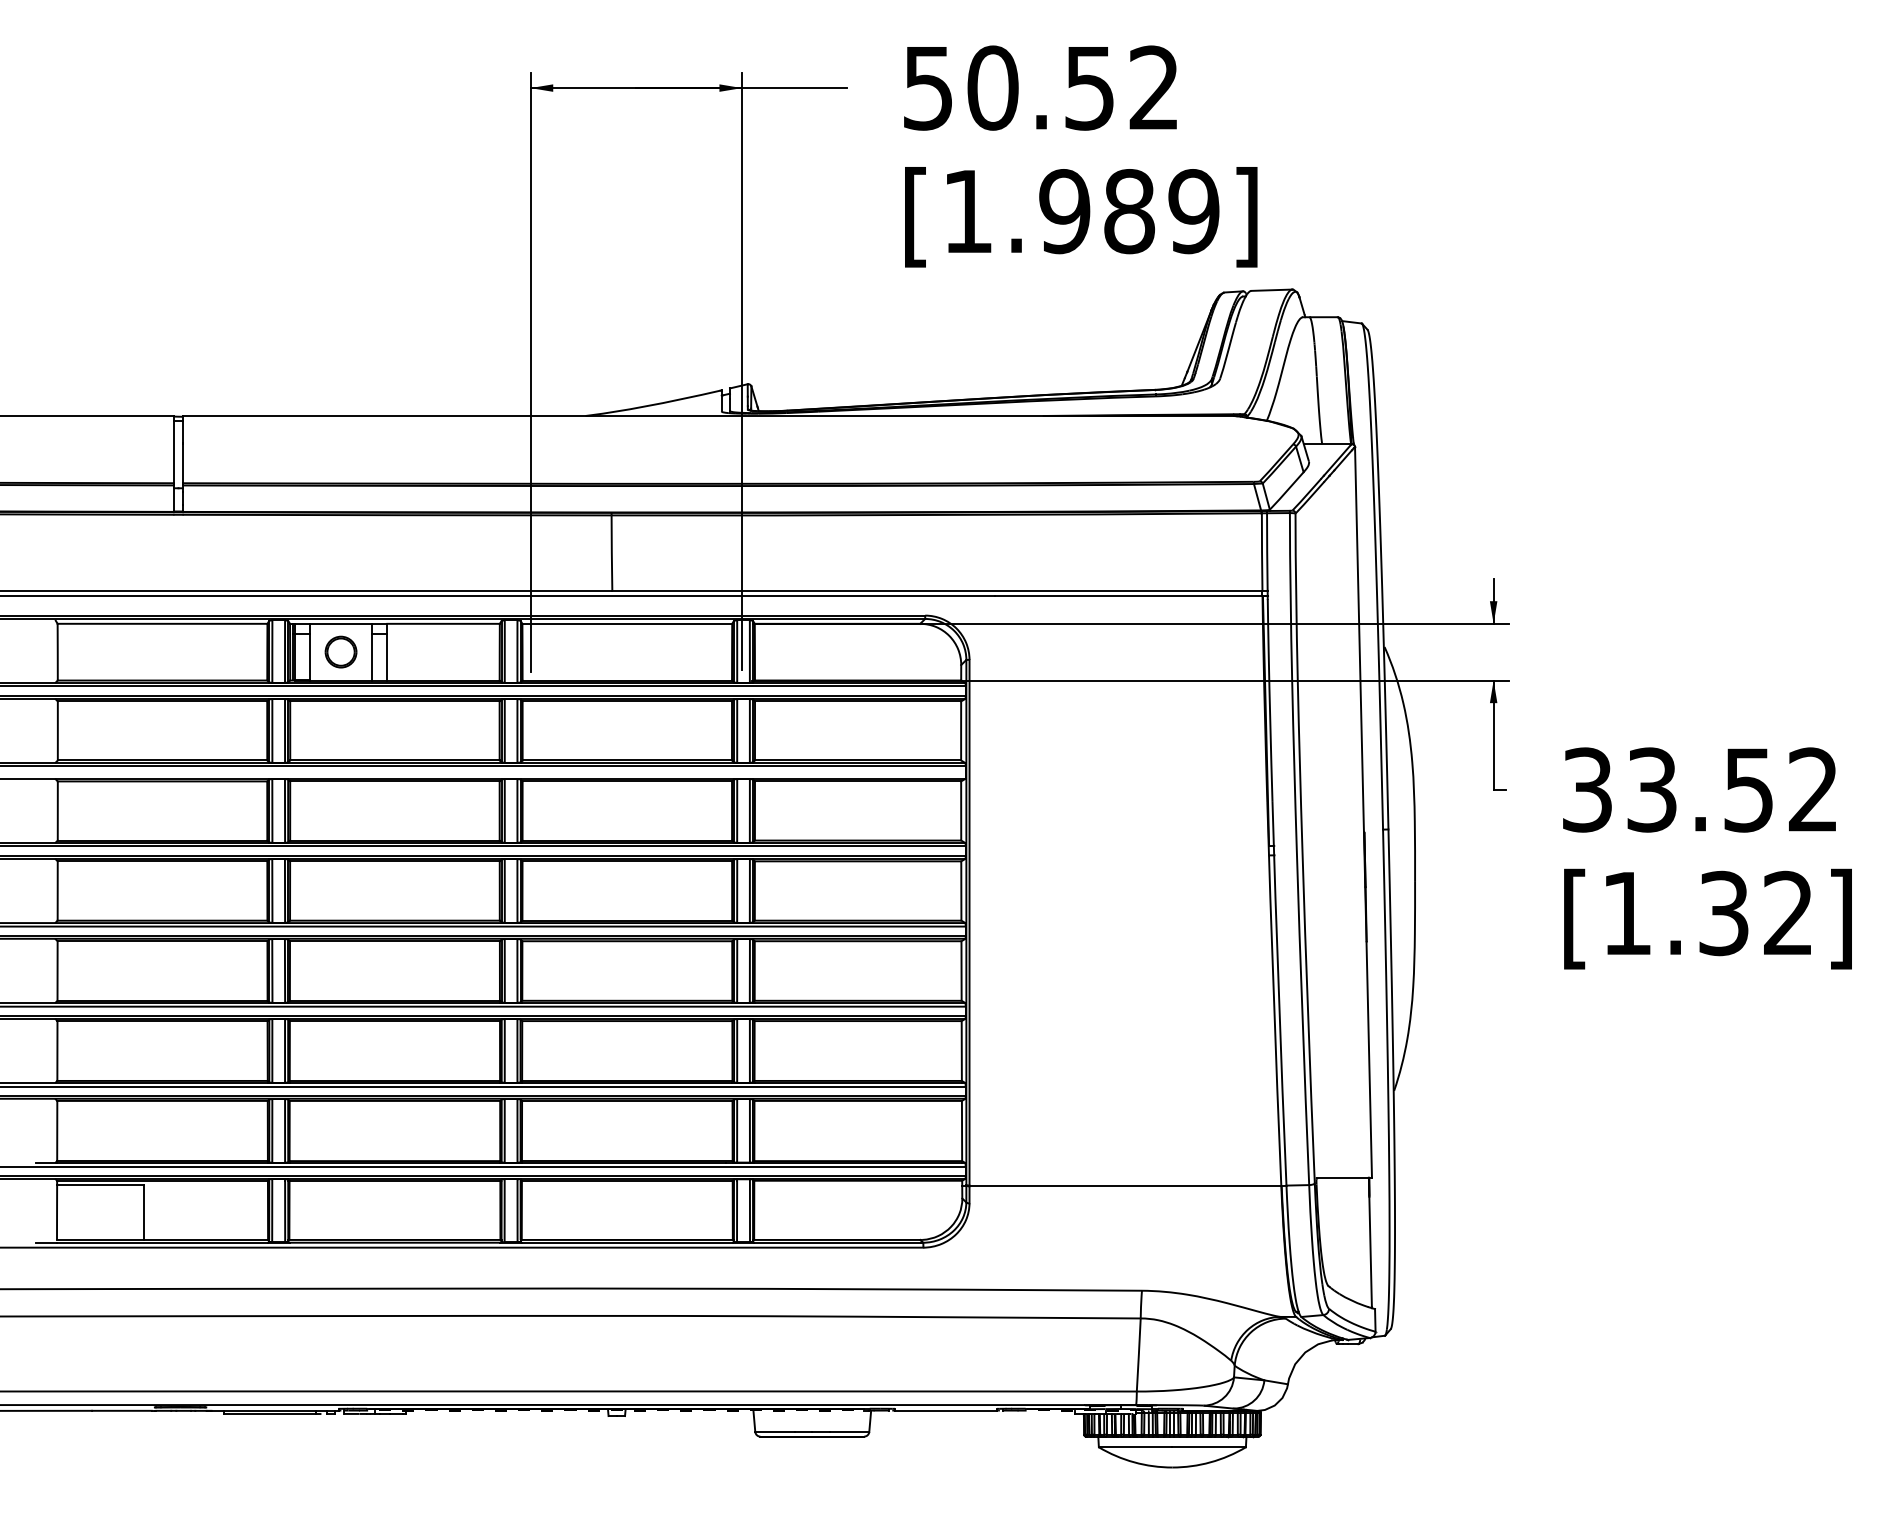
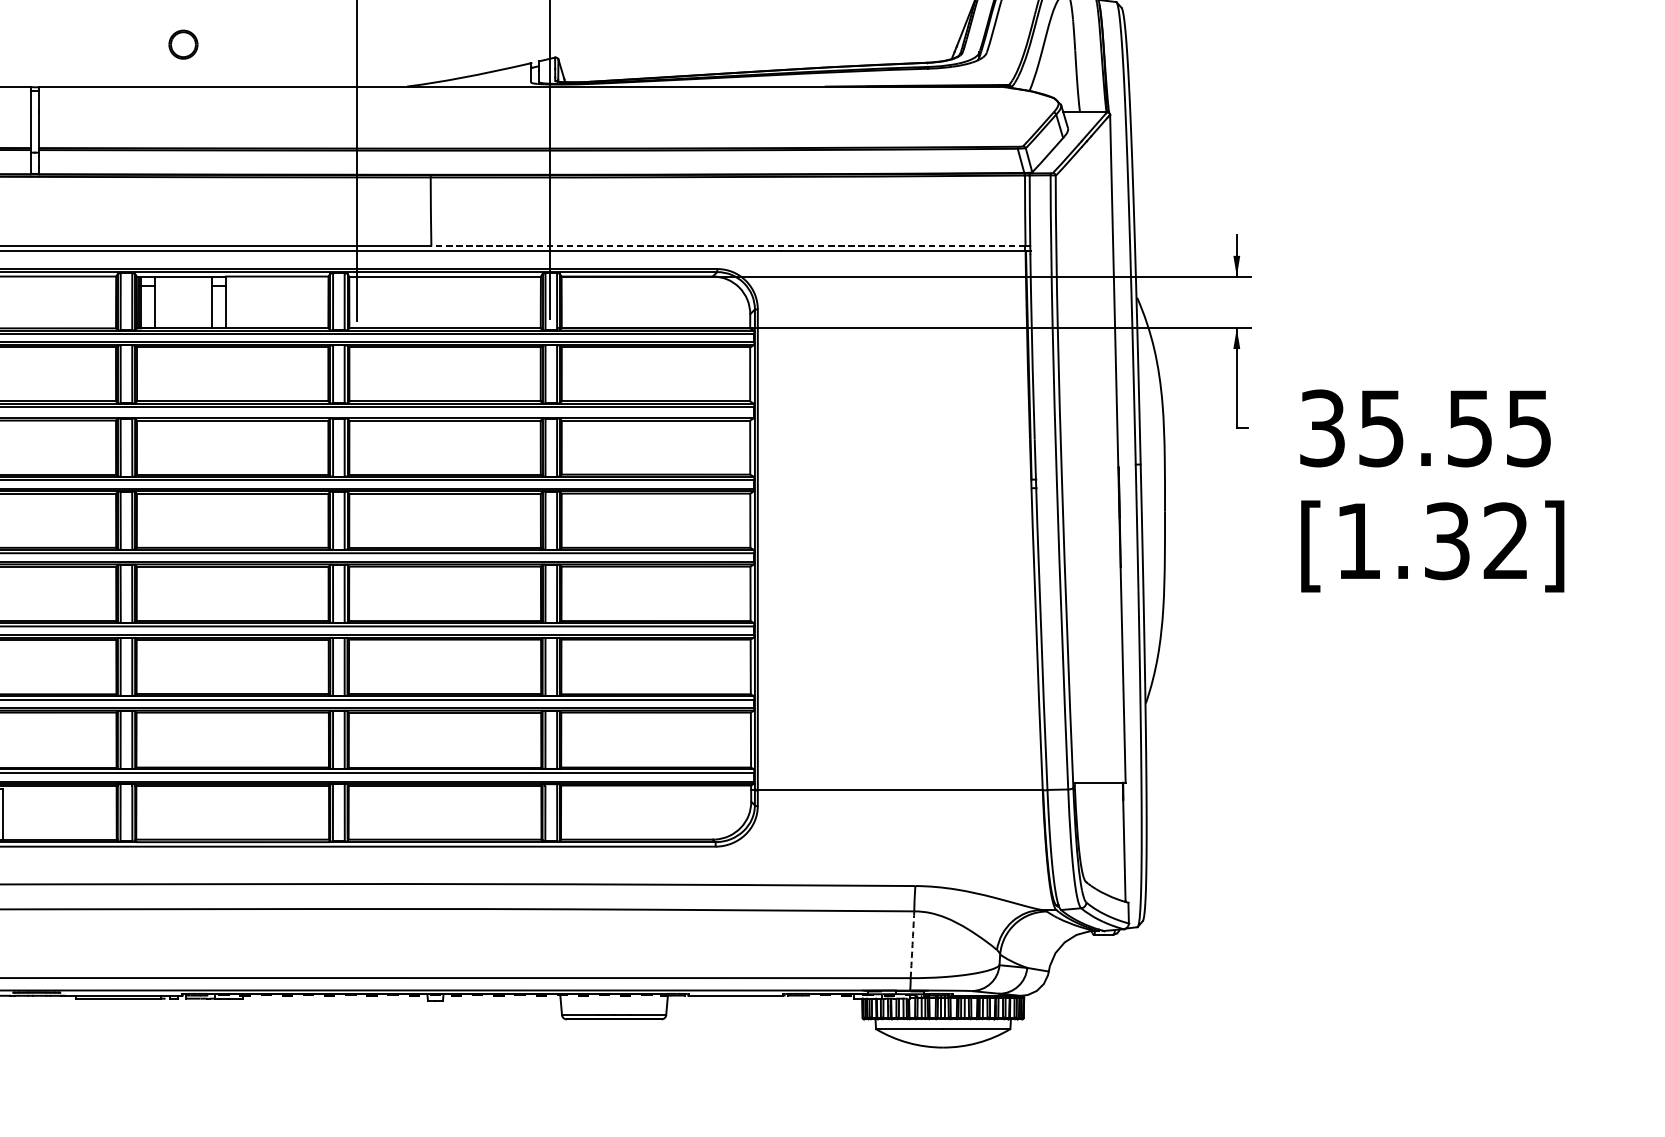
line: (936, 590) -> (727, 246), solid -> dashed
part: (340, 651) -> (182, 44), moved
text: (1732, 789) -> (1455, 427), 33.52 -> 35.55
arc: (1138, 1354) -> (912, 944), solid -> dashed

